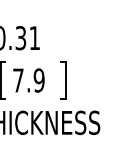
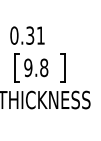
text: (29, 80) -> (36, 67), 7.9 -> 9.8

